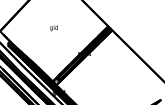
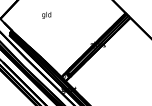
text: (53, 28) -> (46, 15), moved

